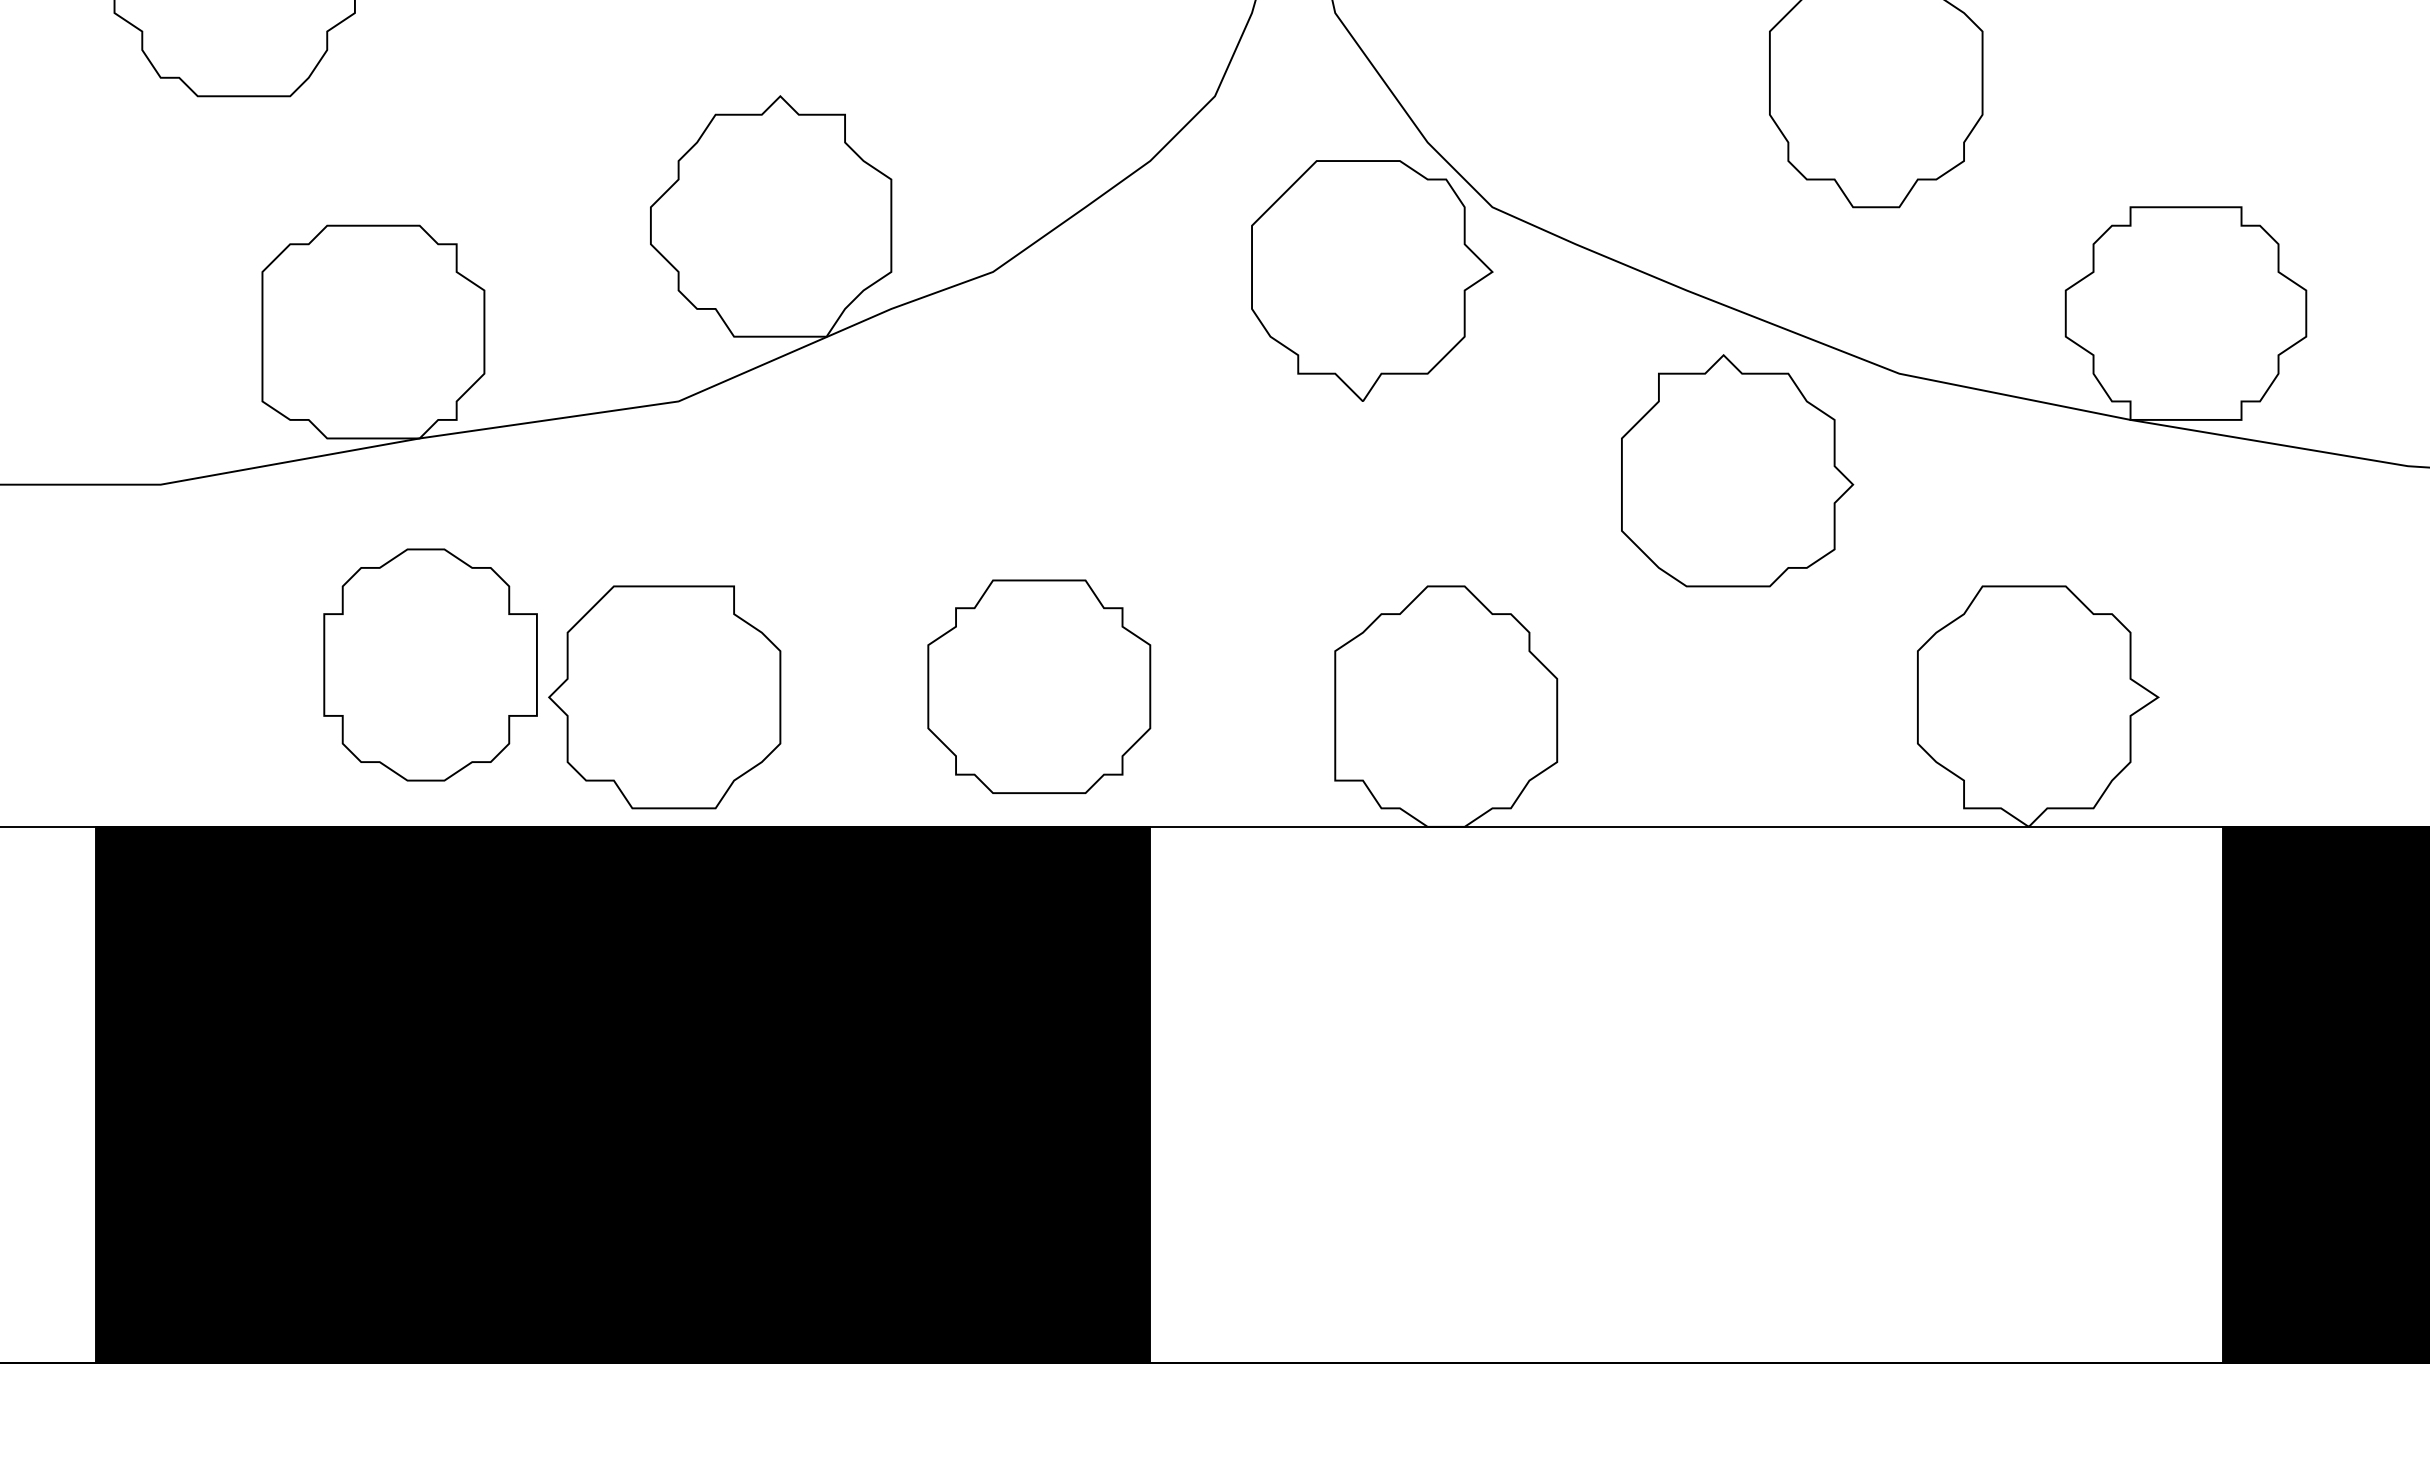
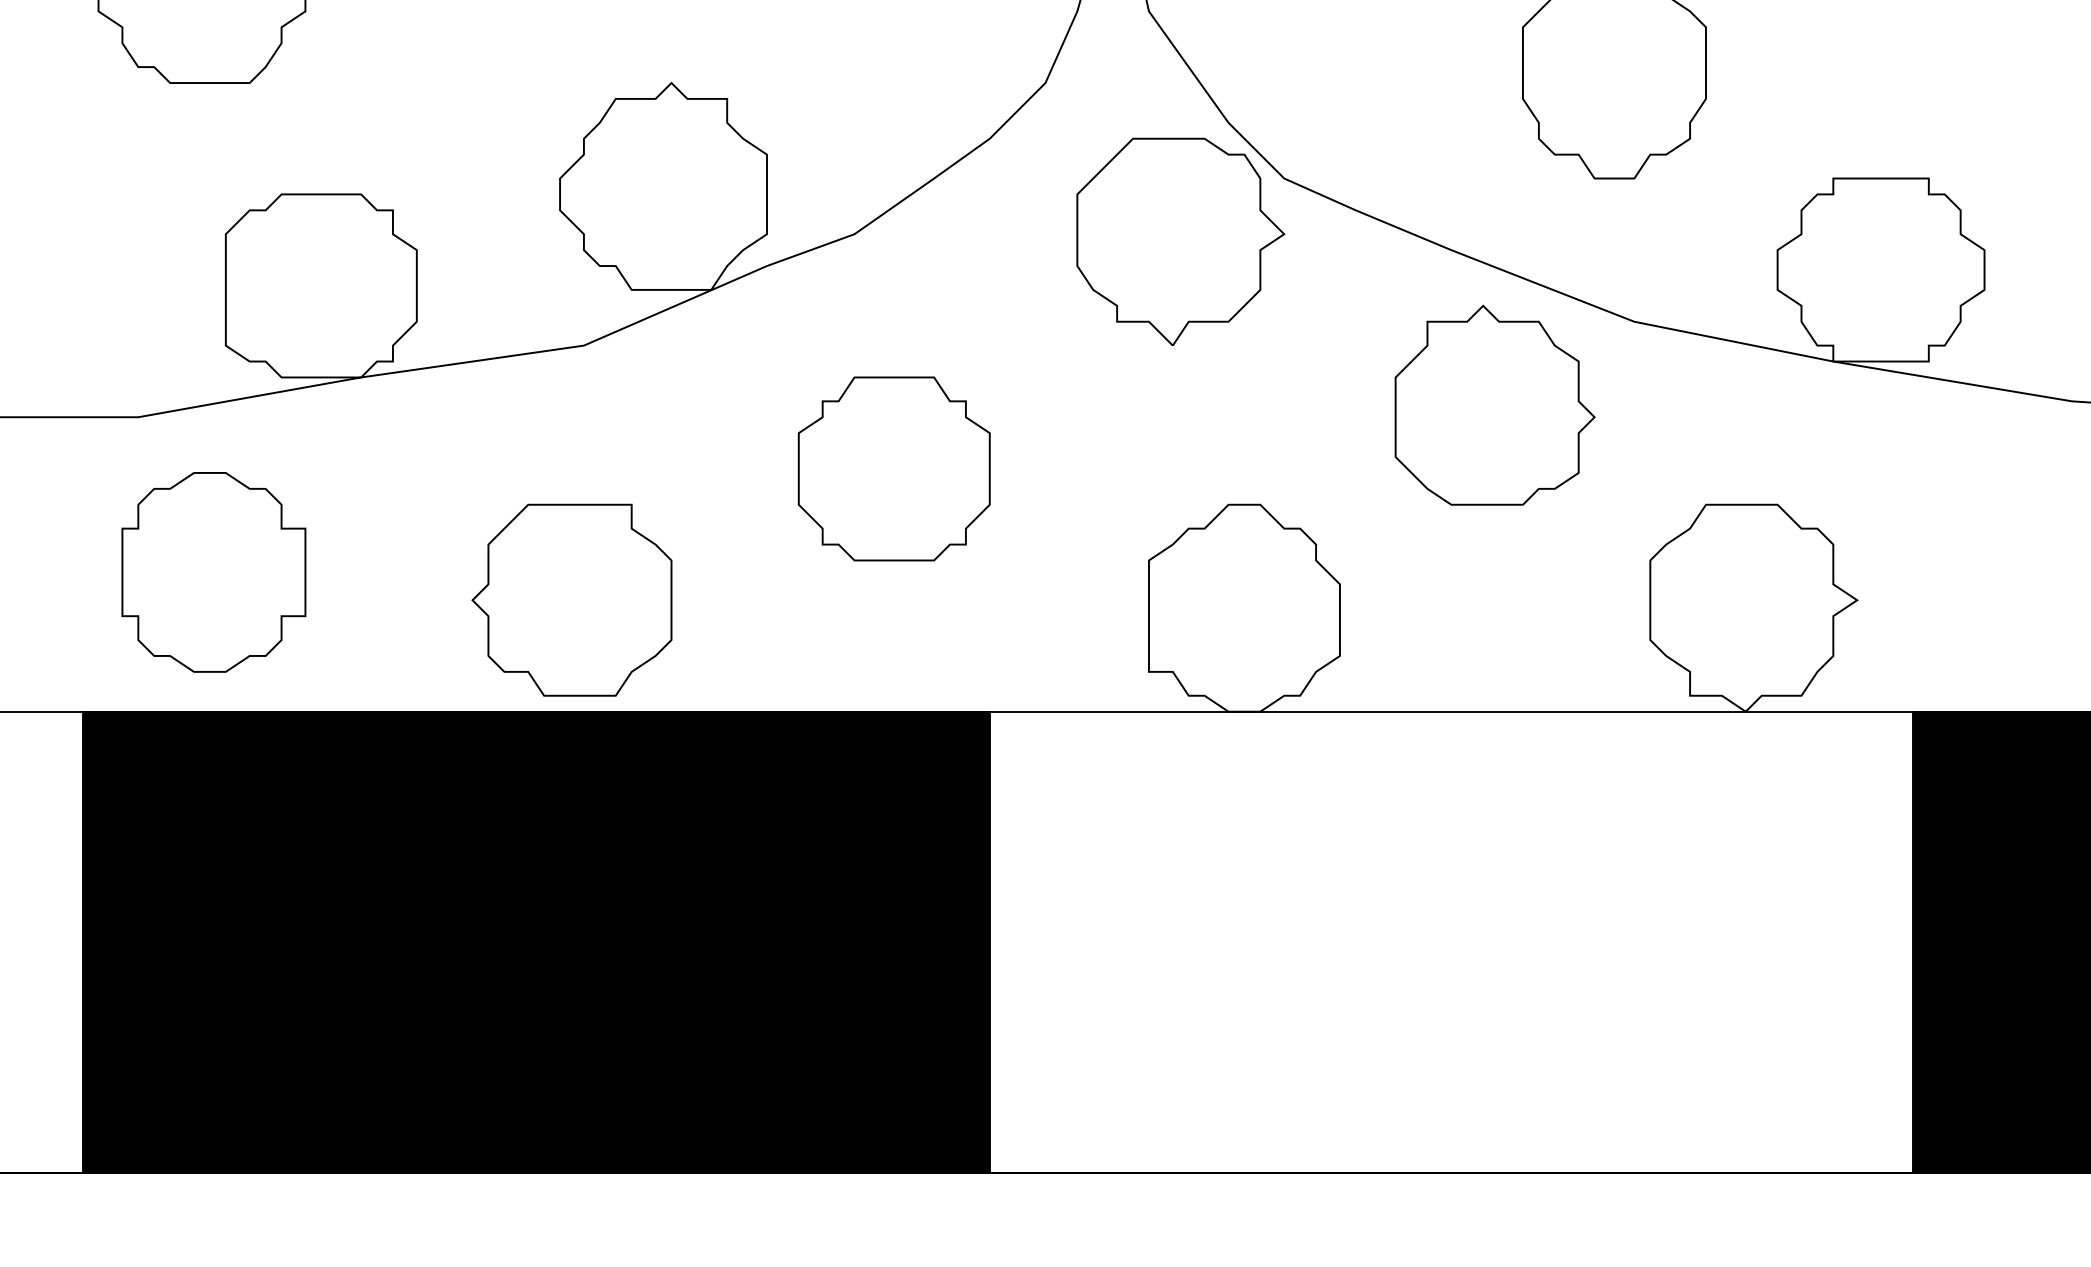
part: (430, 664) -> (213, 571), moved
part: (1039, 686) -> (894, 468), moved

